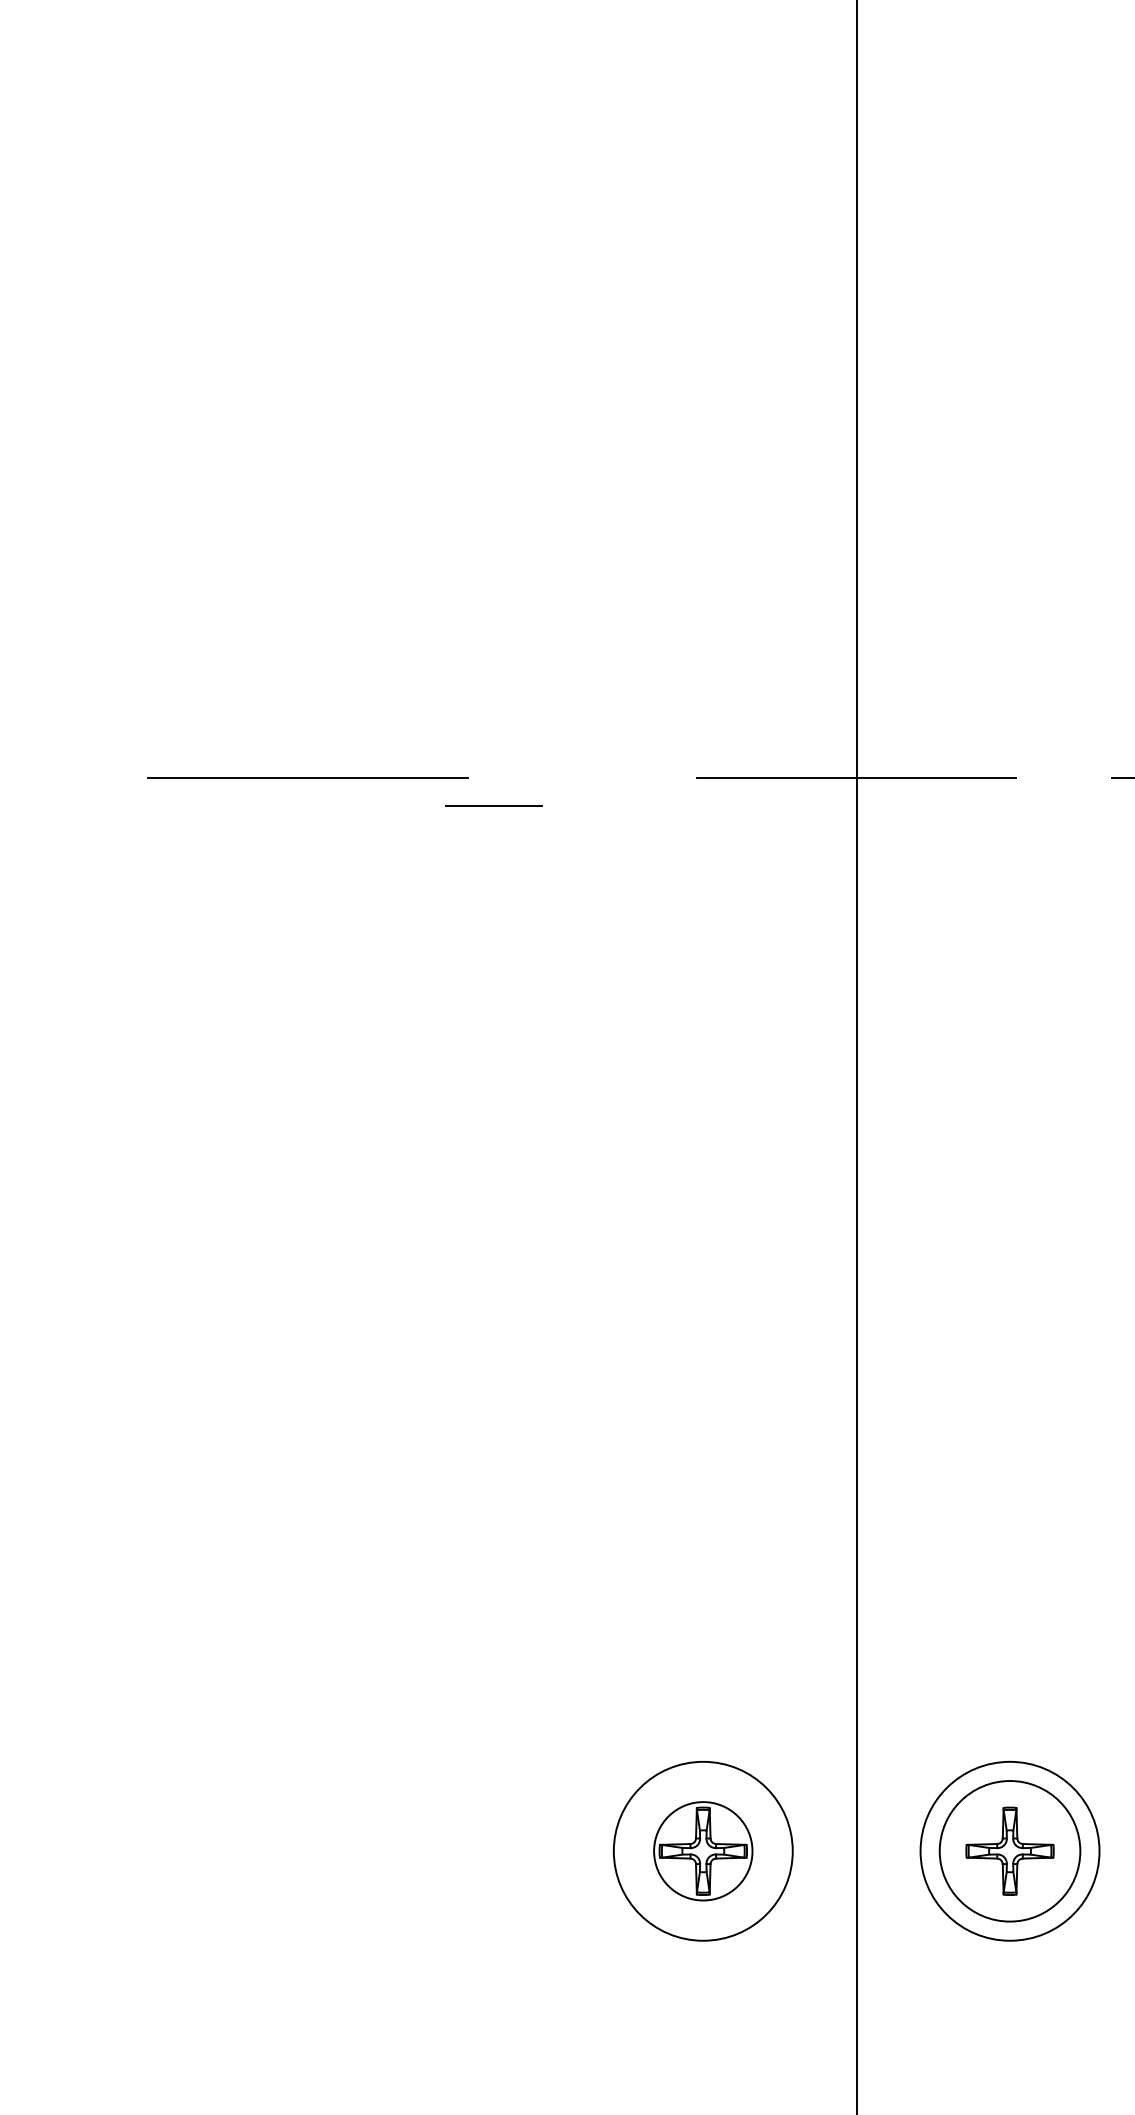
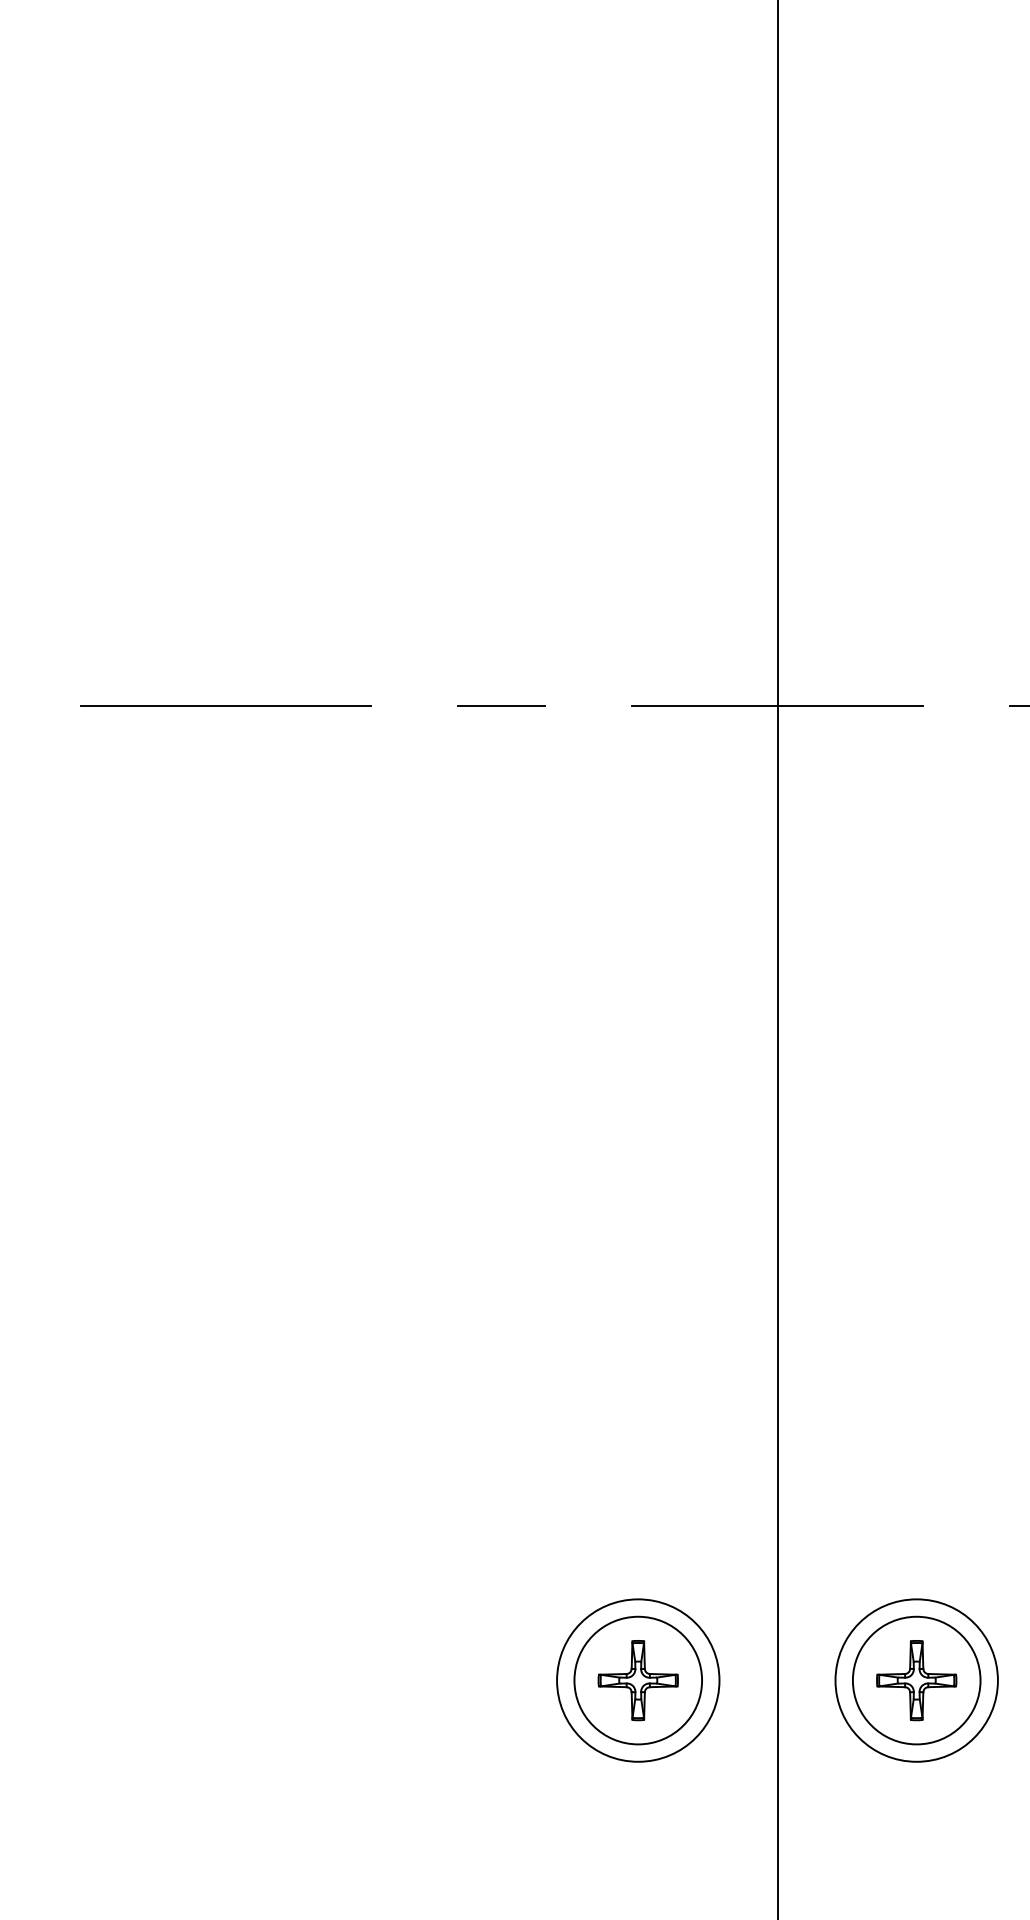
line: (306, 777) -> (225, 705), moved
line: (493, 805) -> (501, 705), moved
circle: (703, 1851) -> (638, 1680), size x1.43

